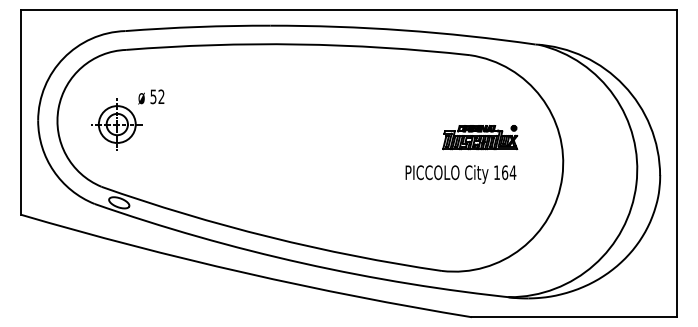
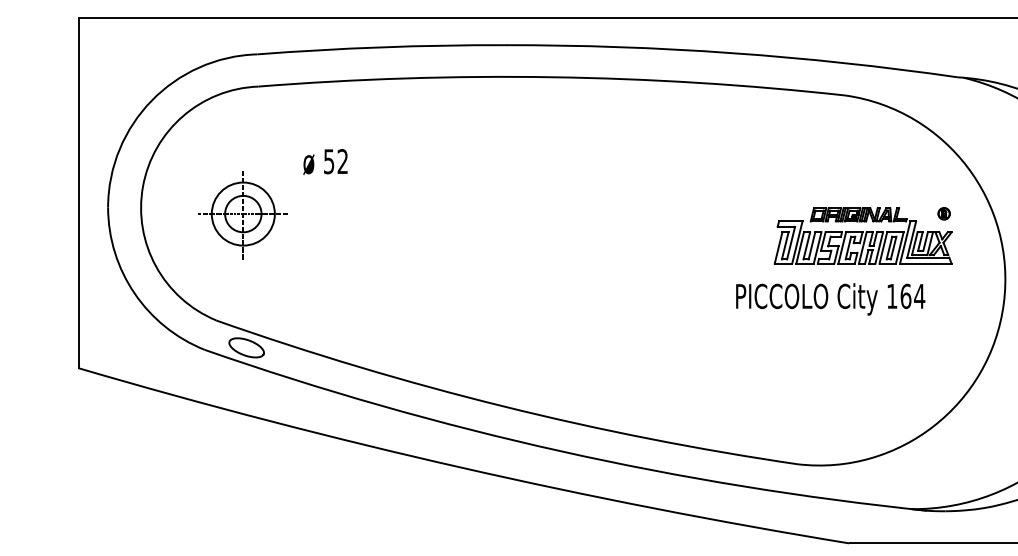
text: (151, 96) -> (325, 161), moved
part: (480, 137) -> (864, 236), size x1.4

